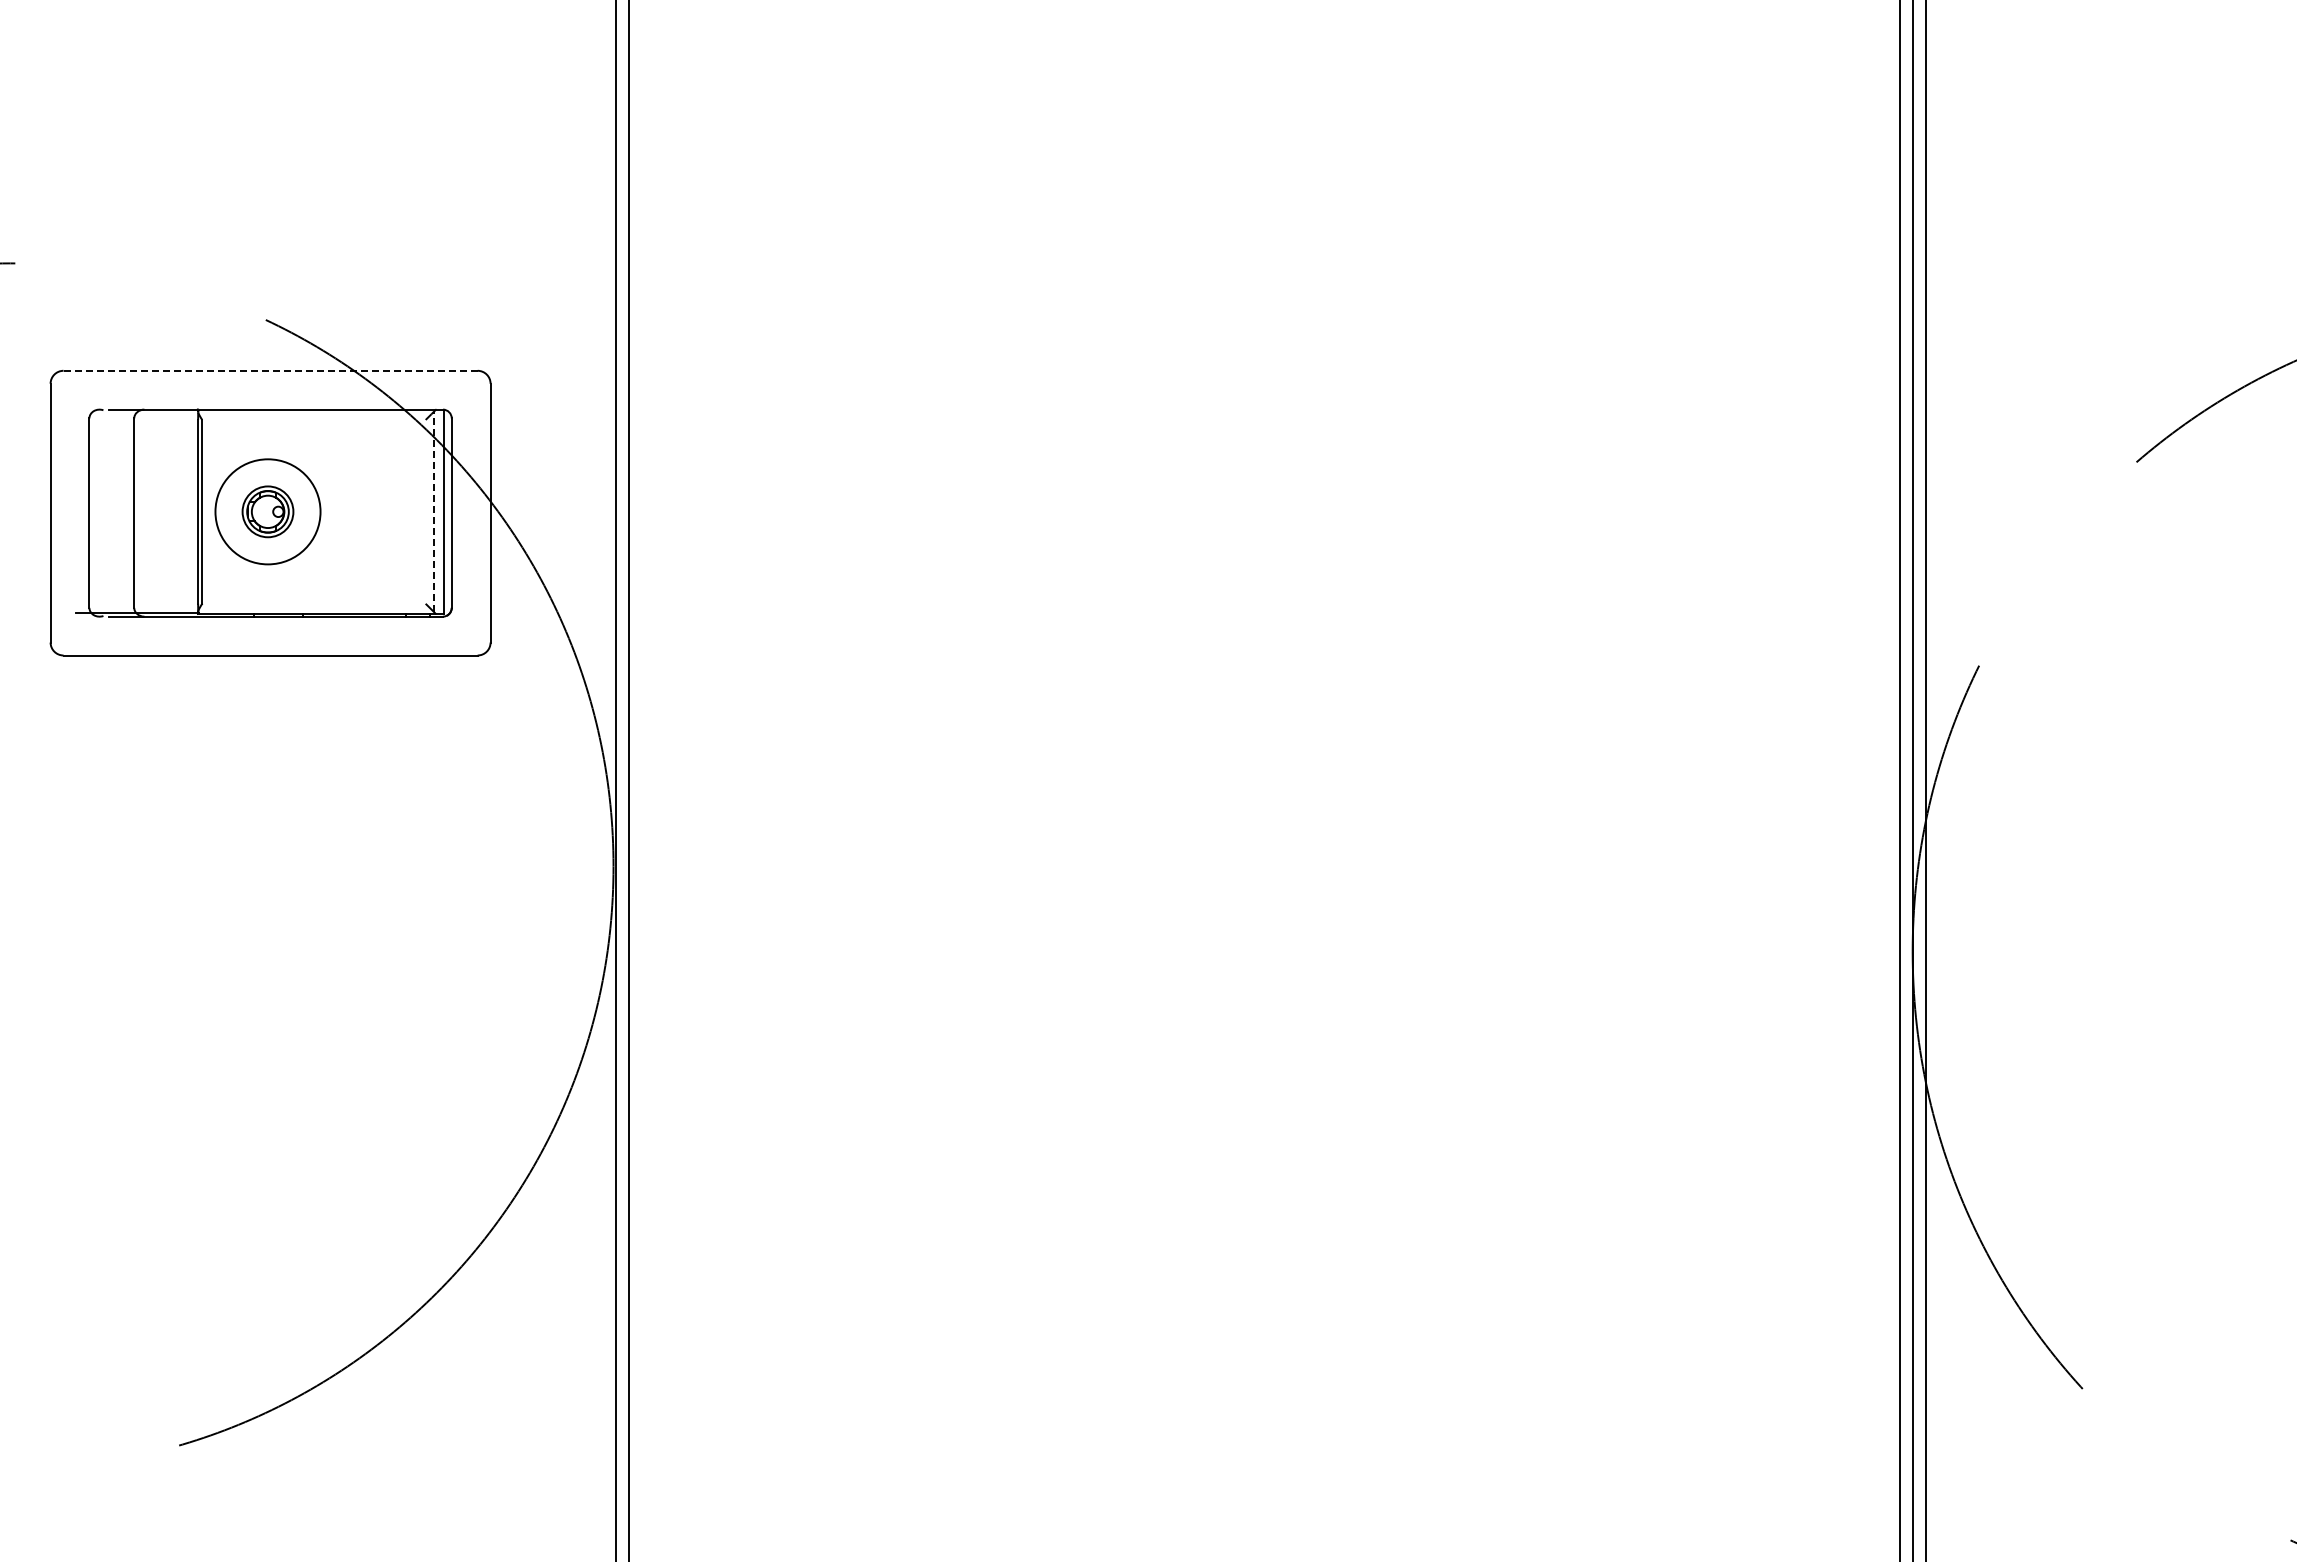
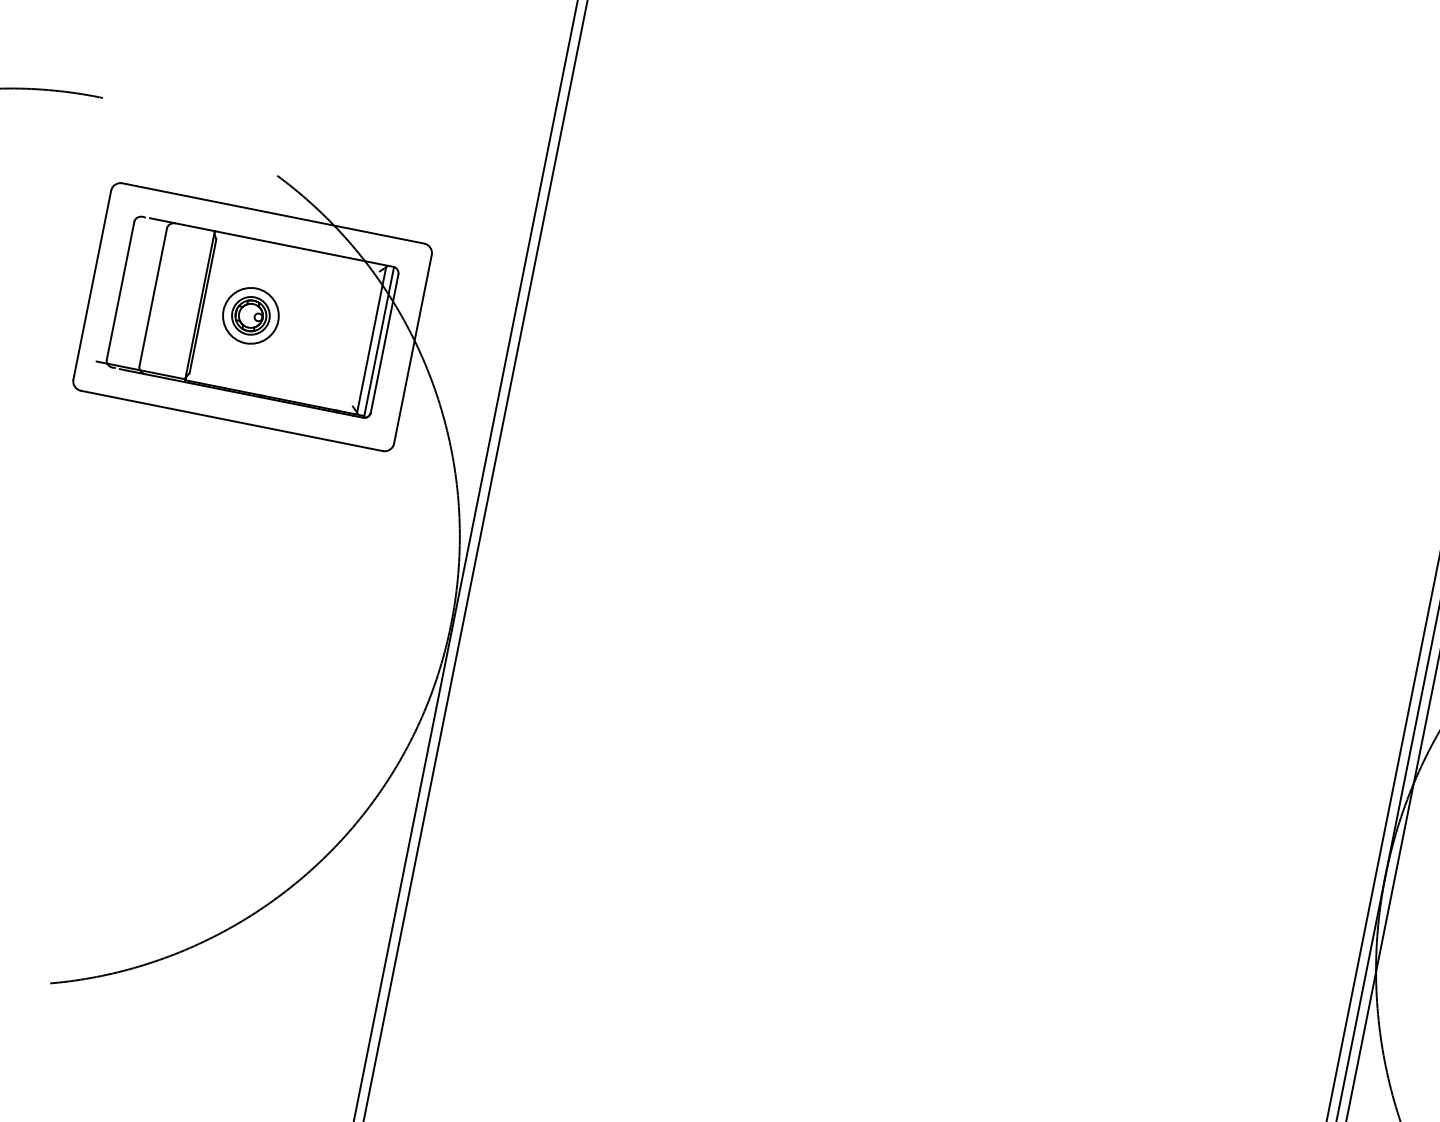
line: (271, 370) -> (274, 213), dashed -> solid
circle: (267, 511) -> (250, 315), size x0.71
line: (433, 511) -> (371, 339), dashed -> solid

